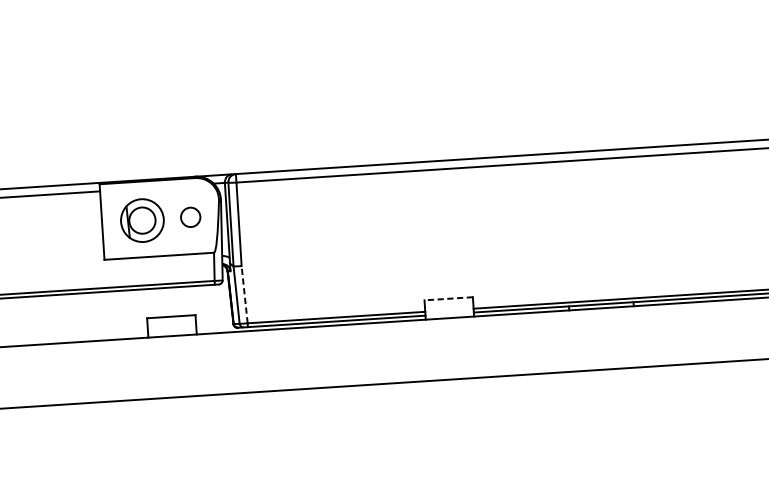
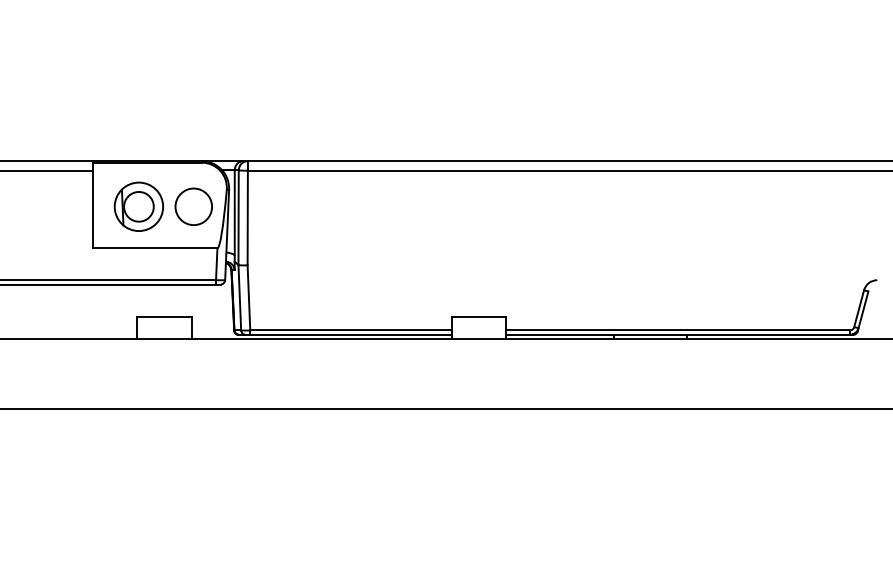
circle: (190, 217) -> (193, 206), size x1.67
line: (244, 294) -> (248, 297), dashed -> solid
line: (448, 298) -> (478, 317), dashed -> solid

